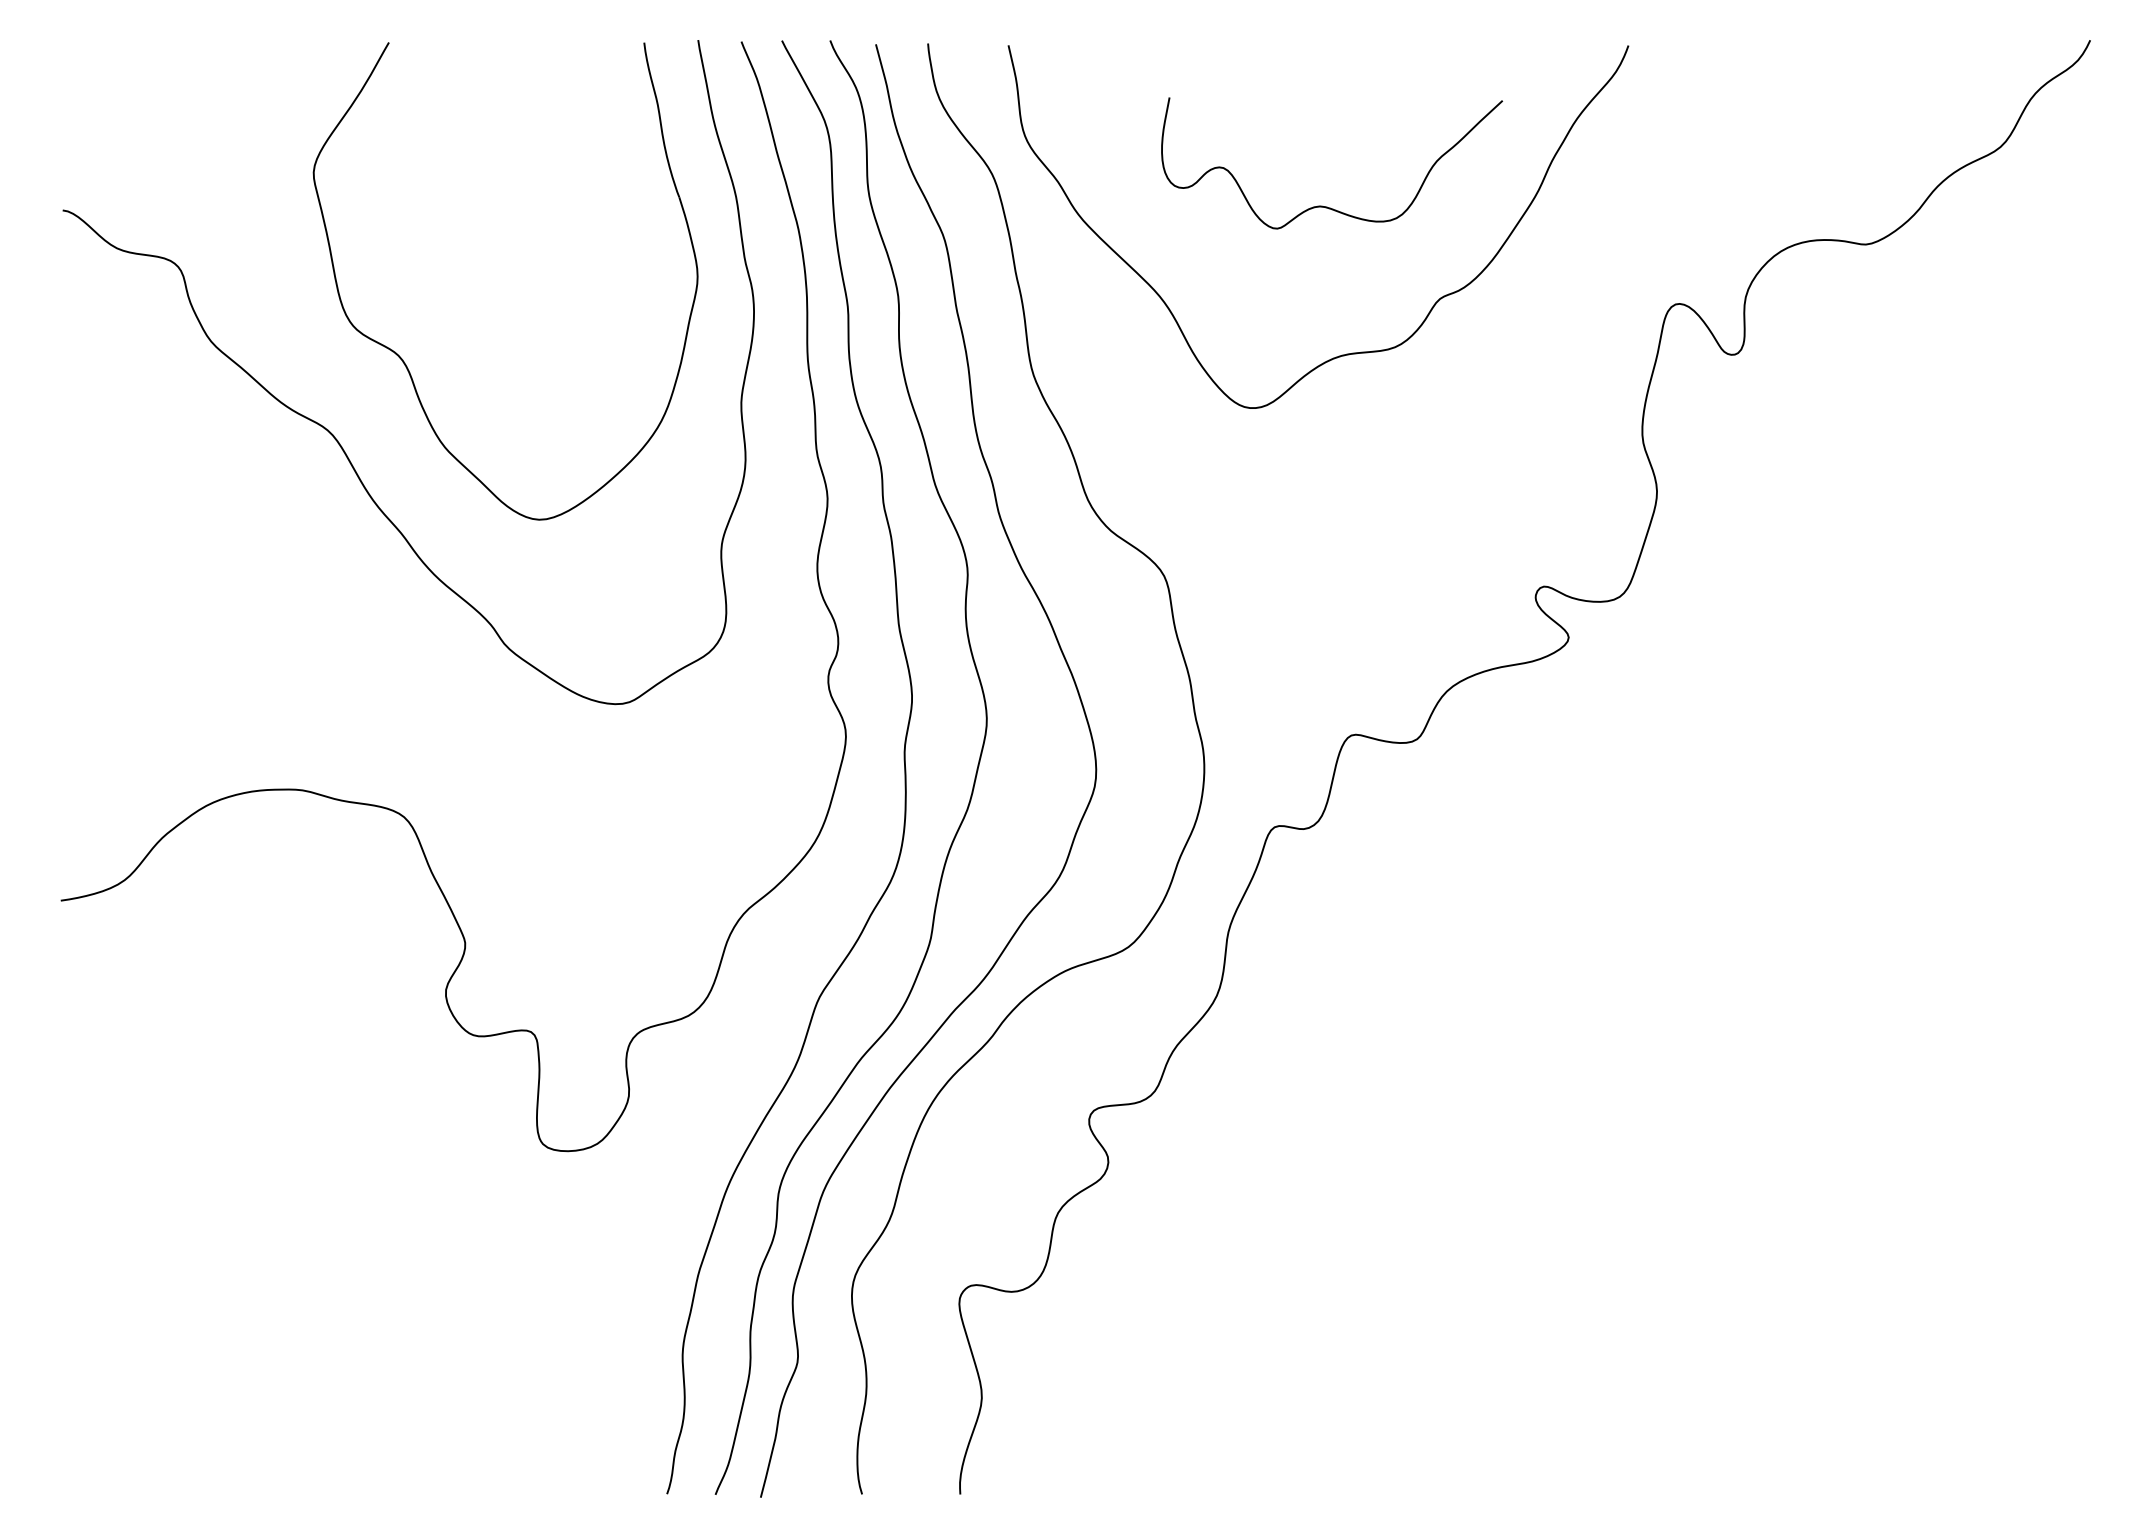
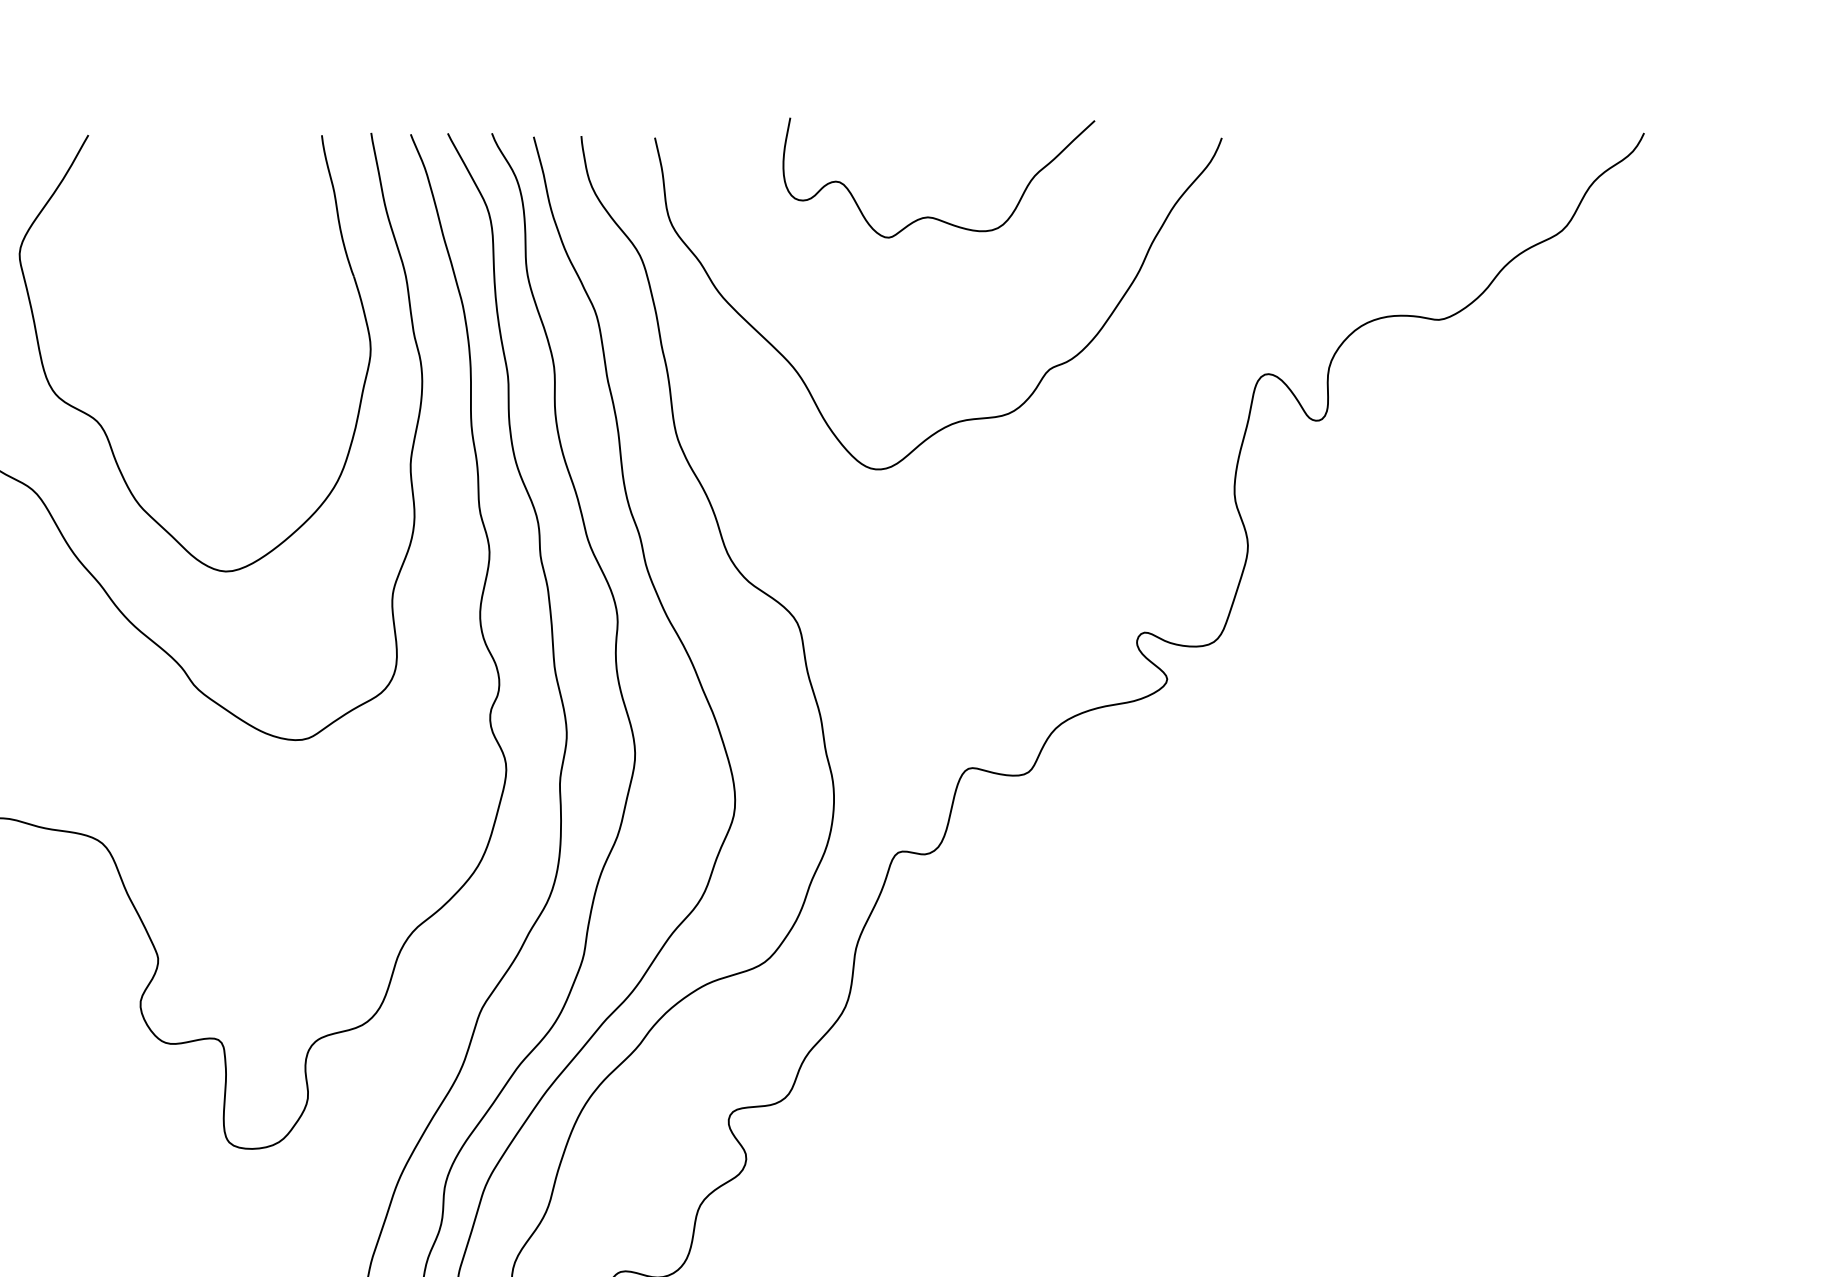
curve: (1322, 205) -> (930, 216), moved

